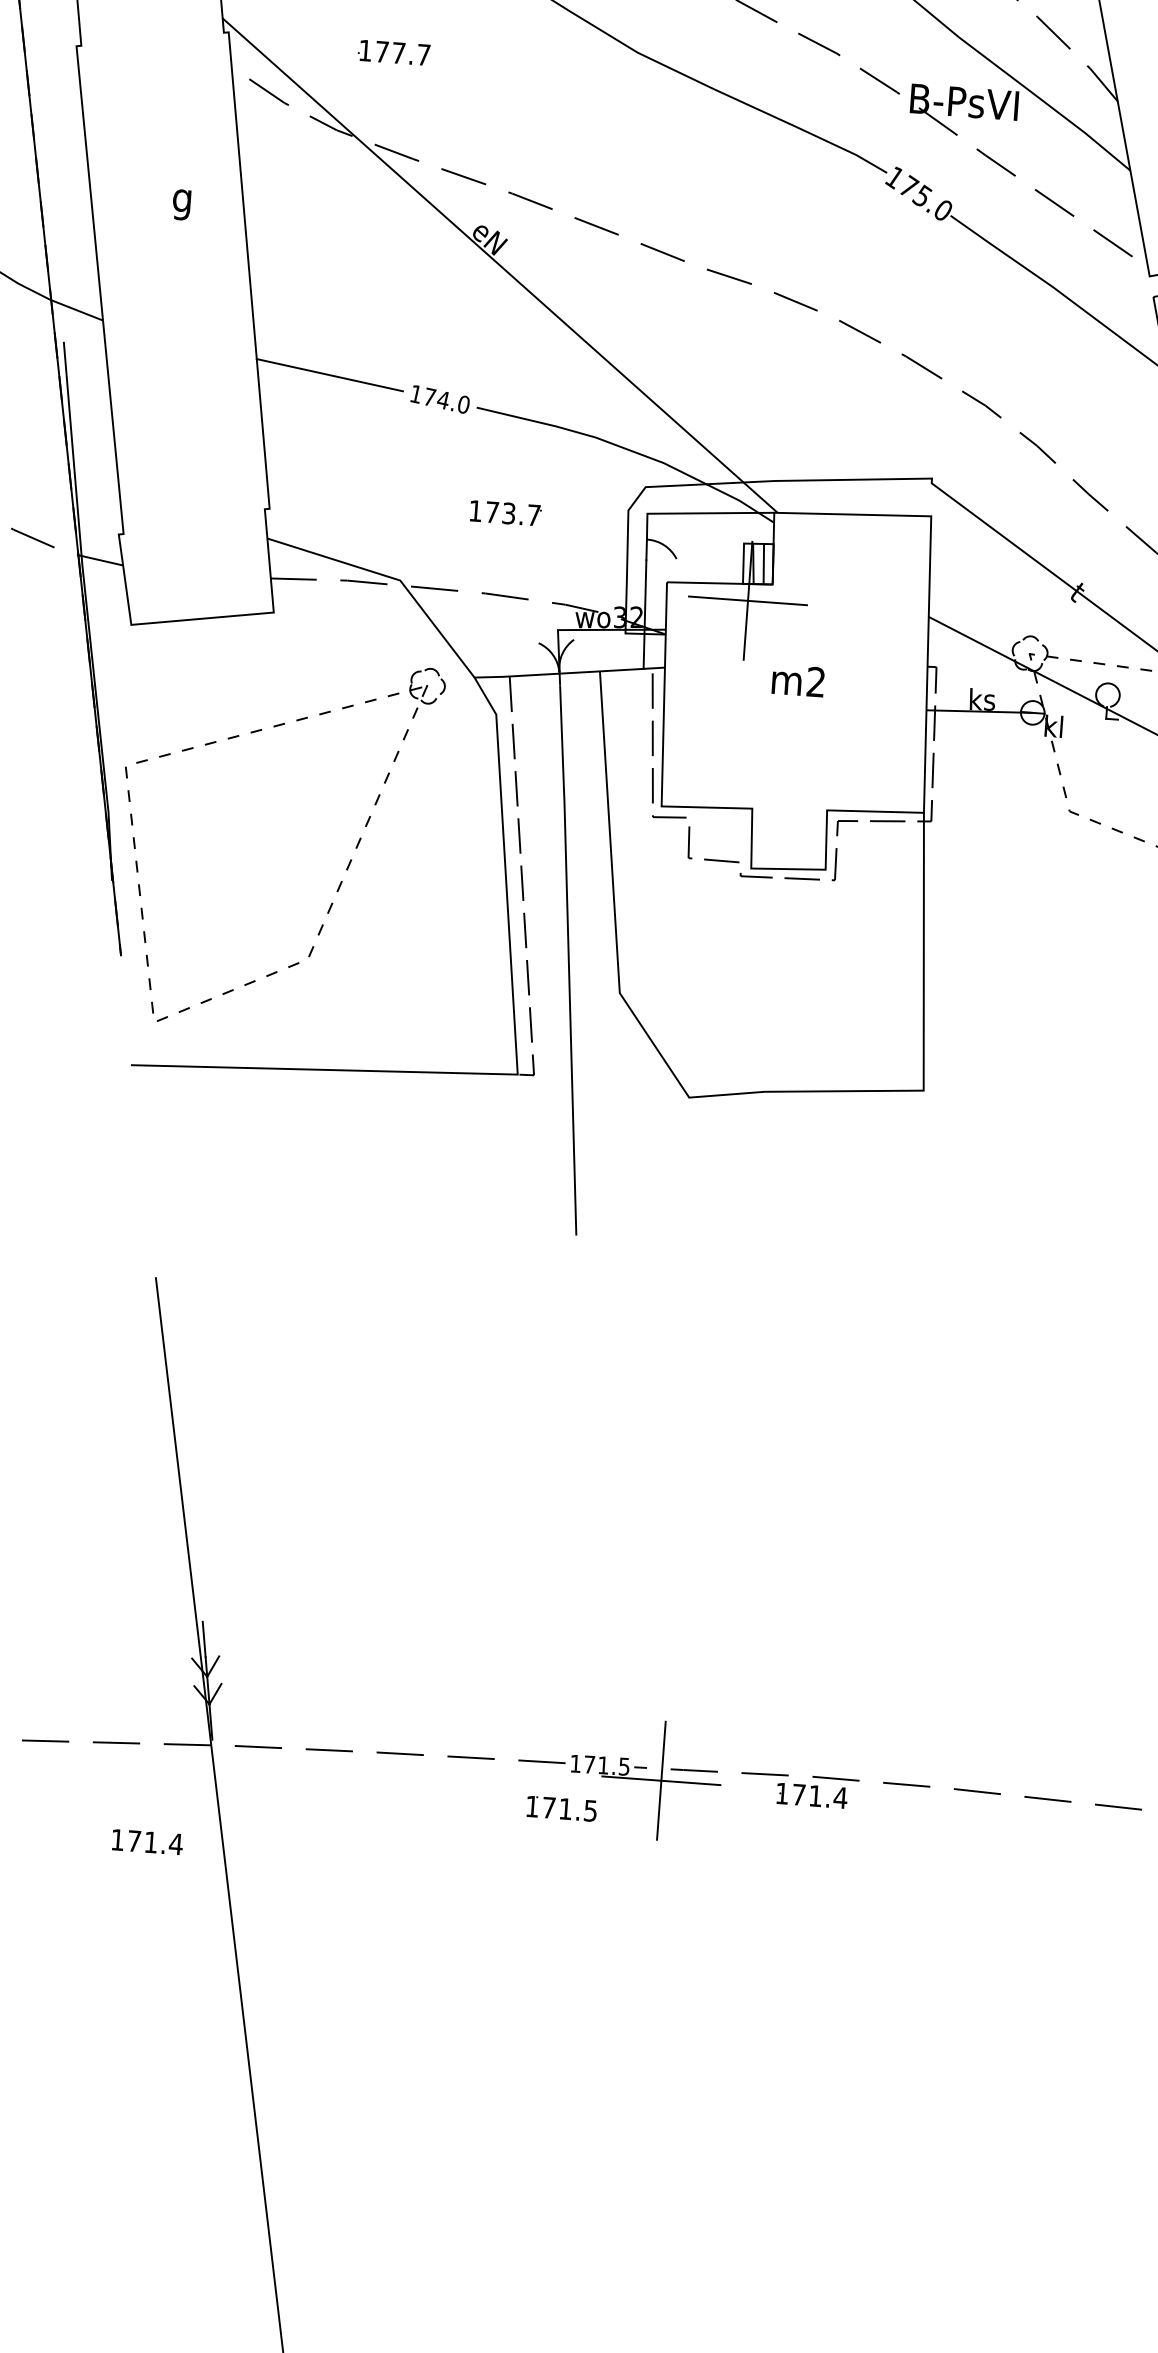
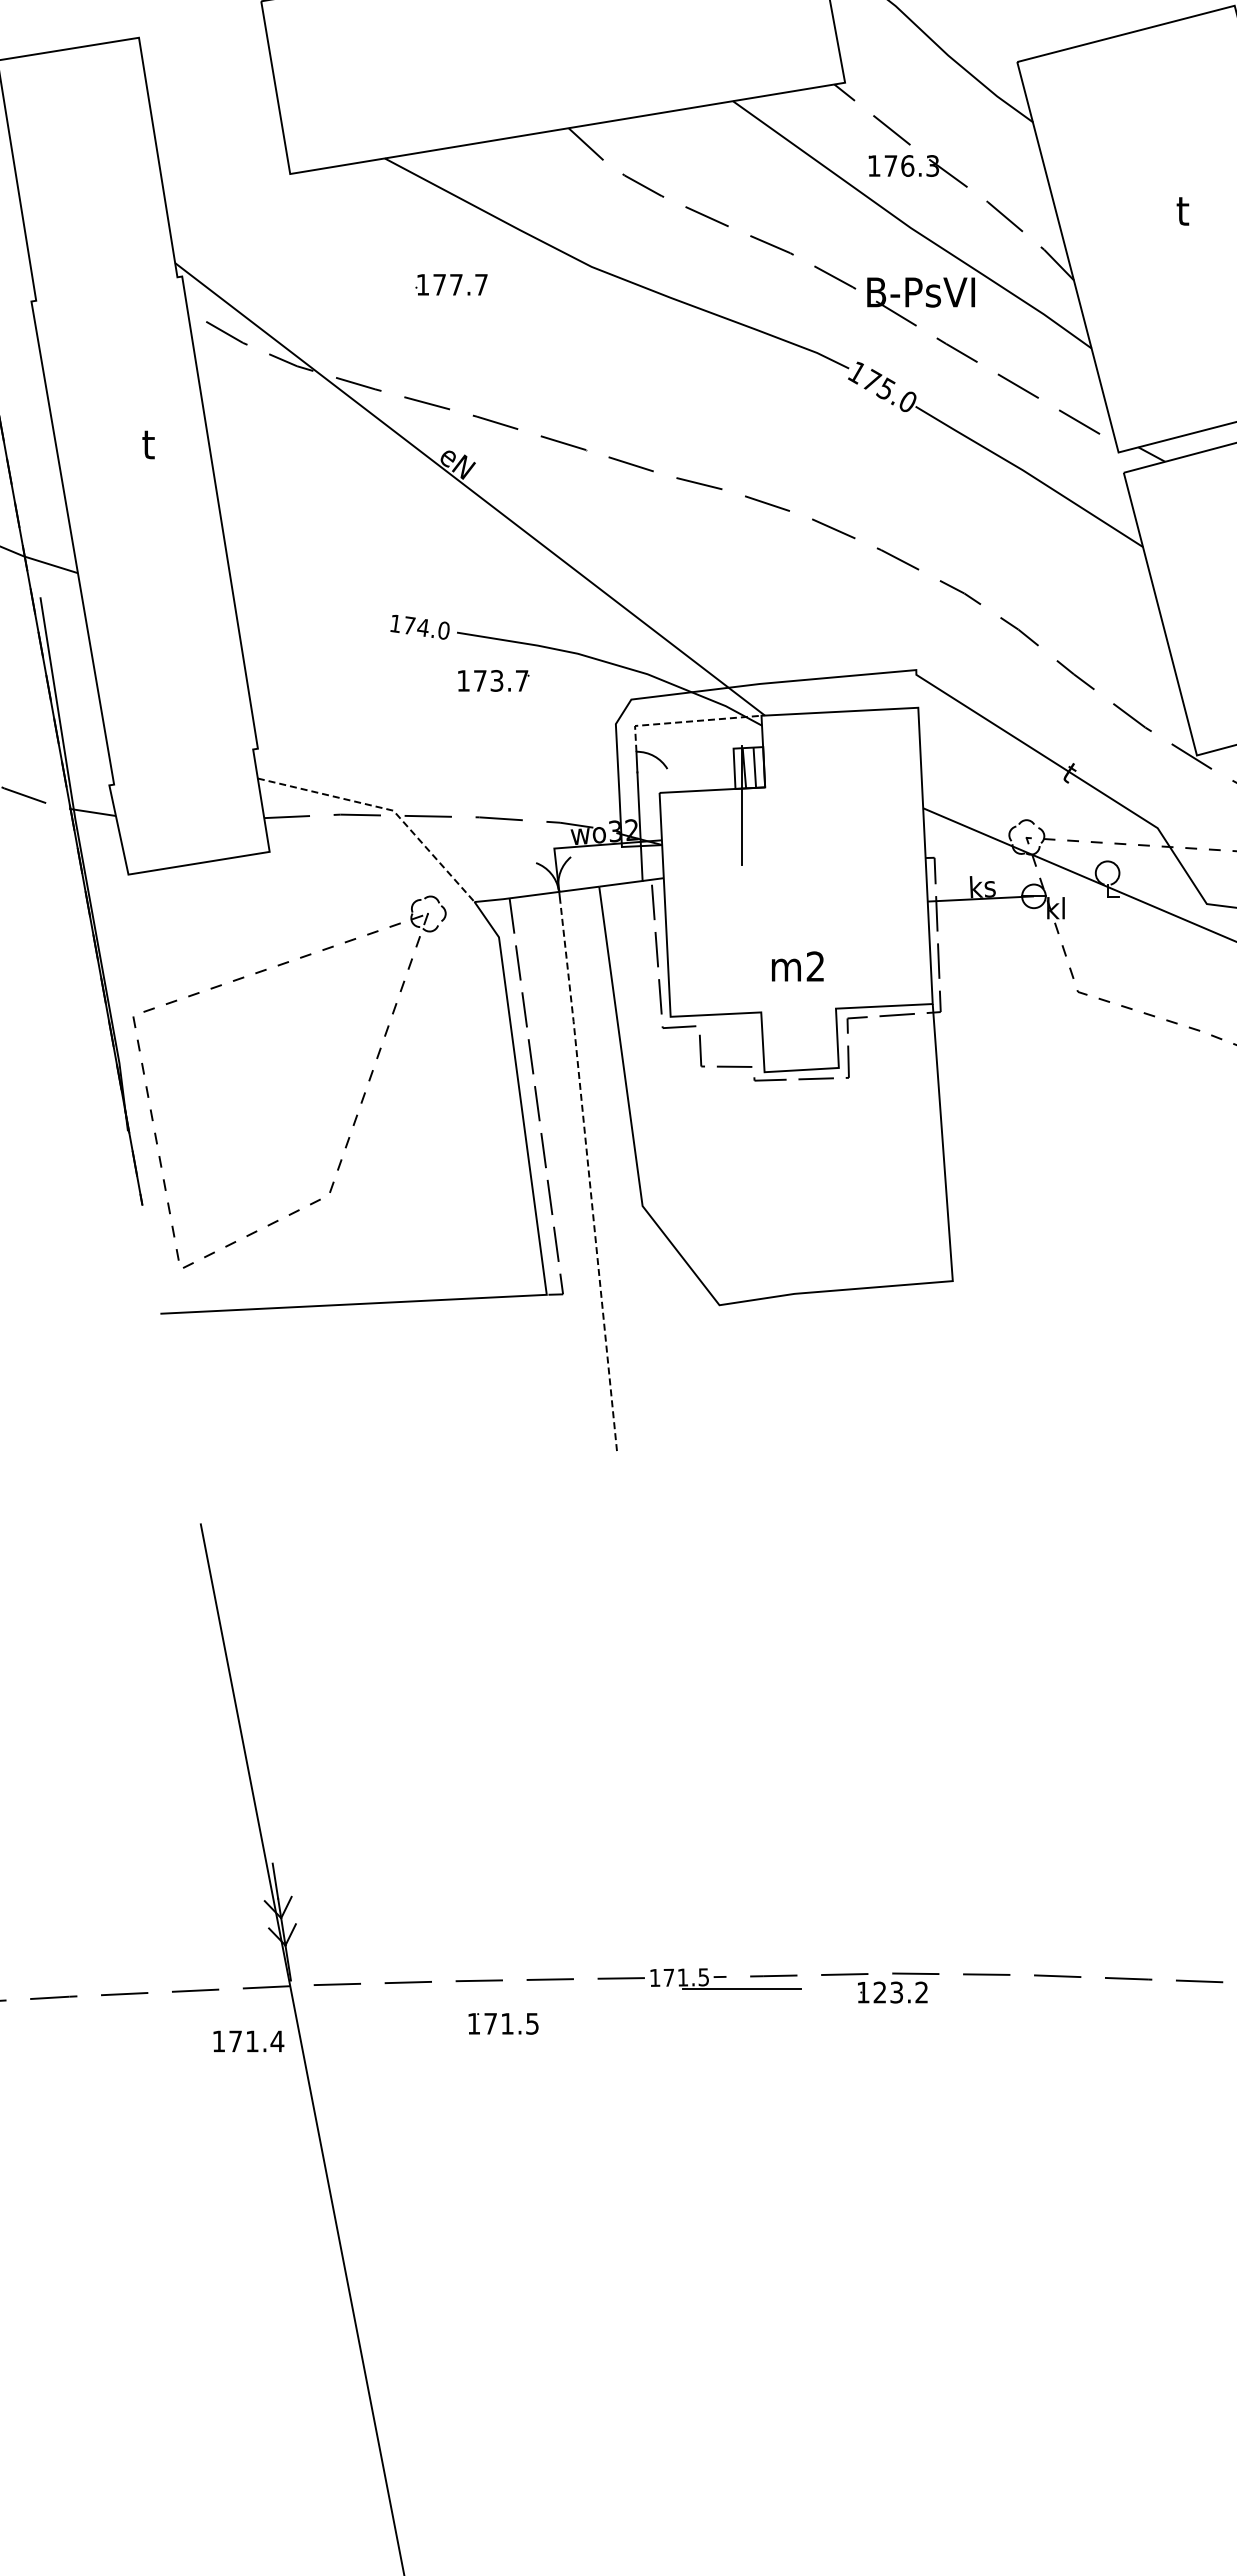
text: (393, 52) -> (451, 284), moved
text: (181, 201) -> (147, 448), g -> t
line: (330, 374) -> (308, 610), removed
text: (505, 512) -> (493, 680), moved
line: (697, 512) -> (684, 721), solid -> dashed
line: (392, 577) -> (385, 808), solid -> dashed
line: (747, 600) -> (741, 805), removed
text: (798, 680) -> (797, 966), moved
line: (569, 959) -> (589, 1176), solid -> dashed
line: (661, 1780) -> (741, 1988), removed
text: (819, 1796) -> (900, 1992), 171.4 -> 123.2
text: (561, 1808) -> (503, 2023), moved
text: (147, 1841) -> (248, 2040), moved

